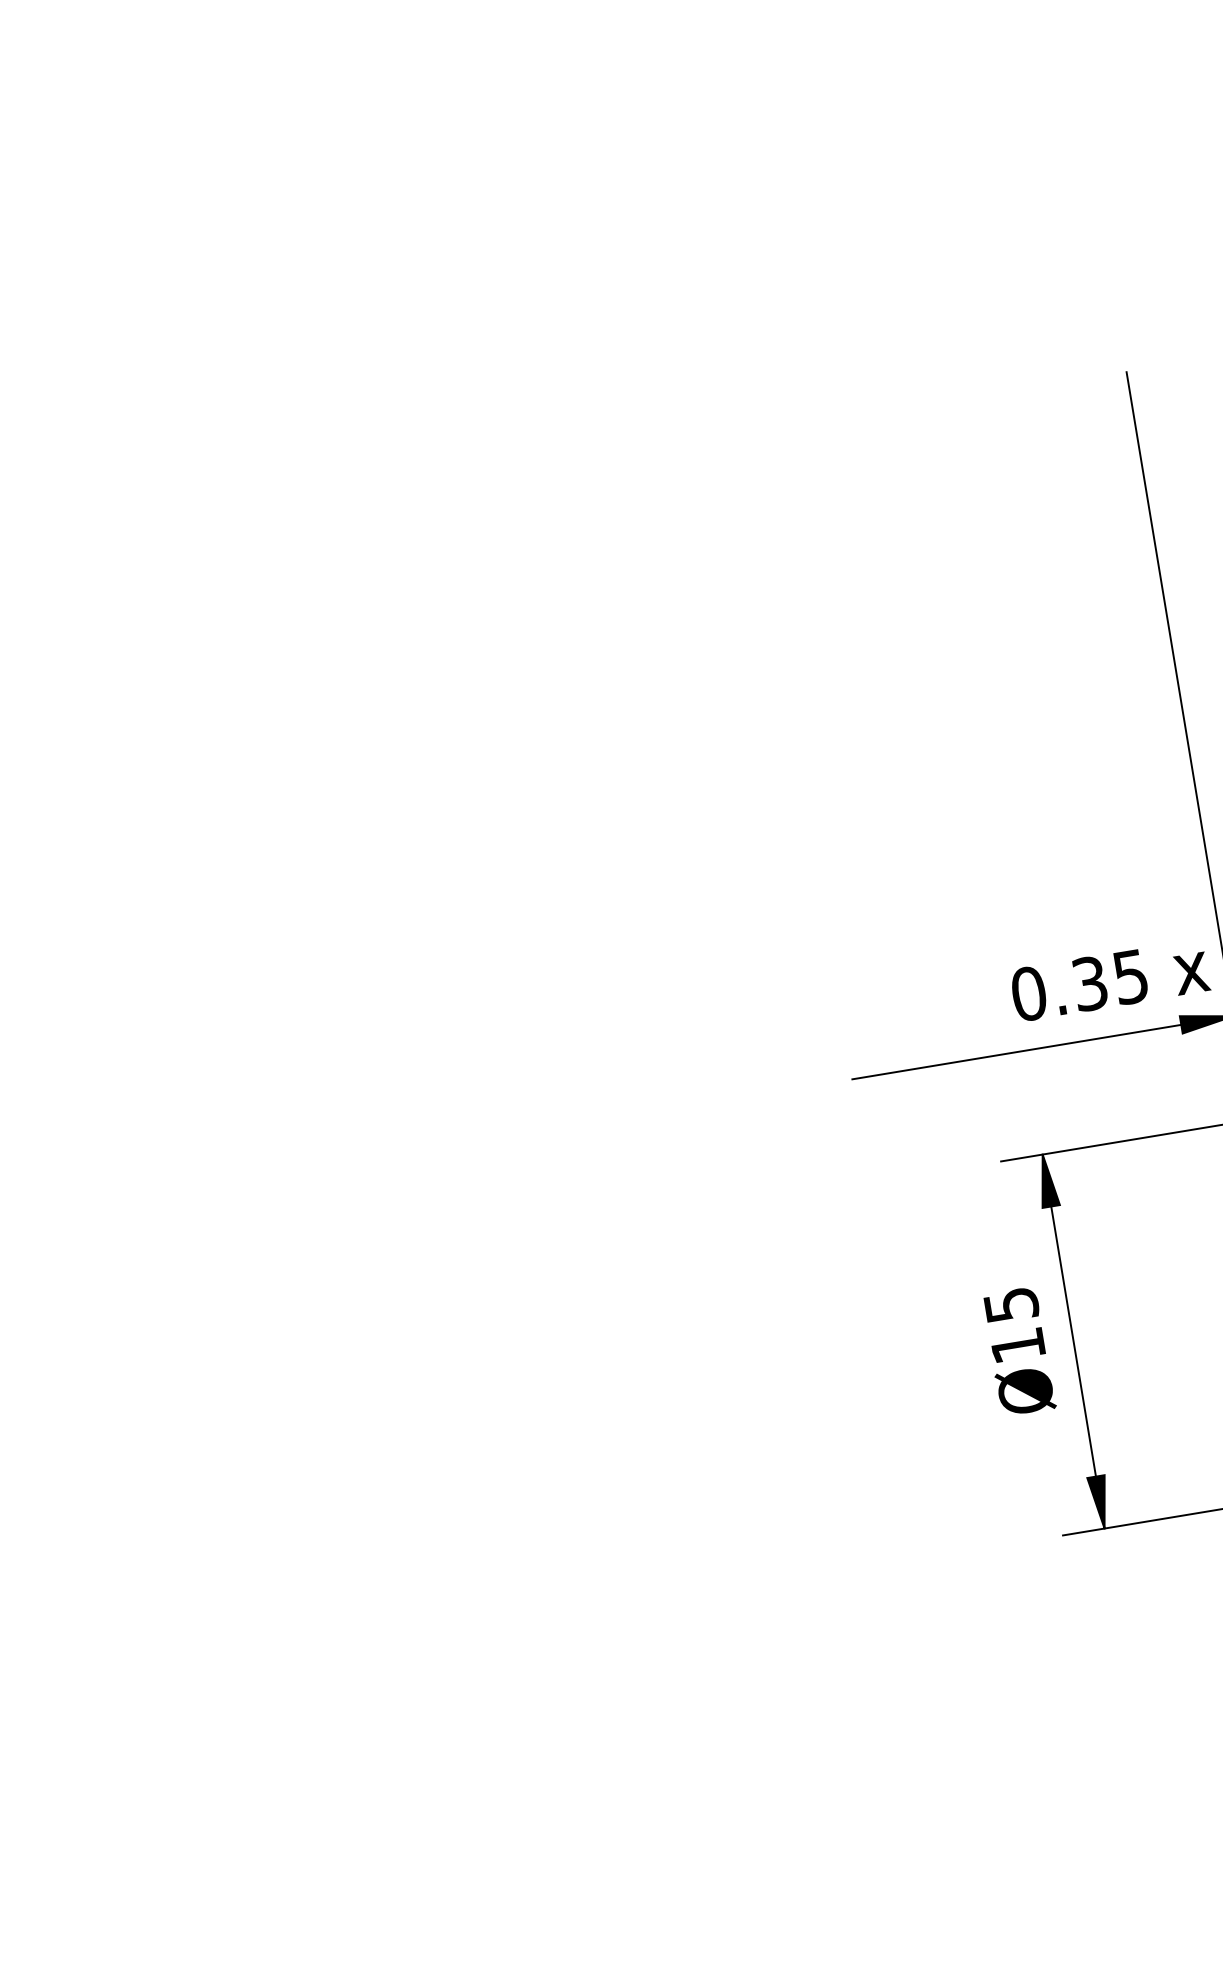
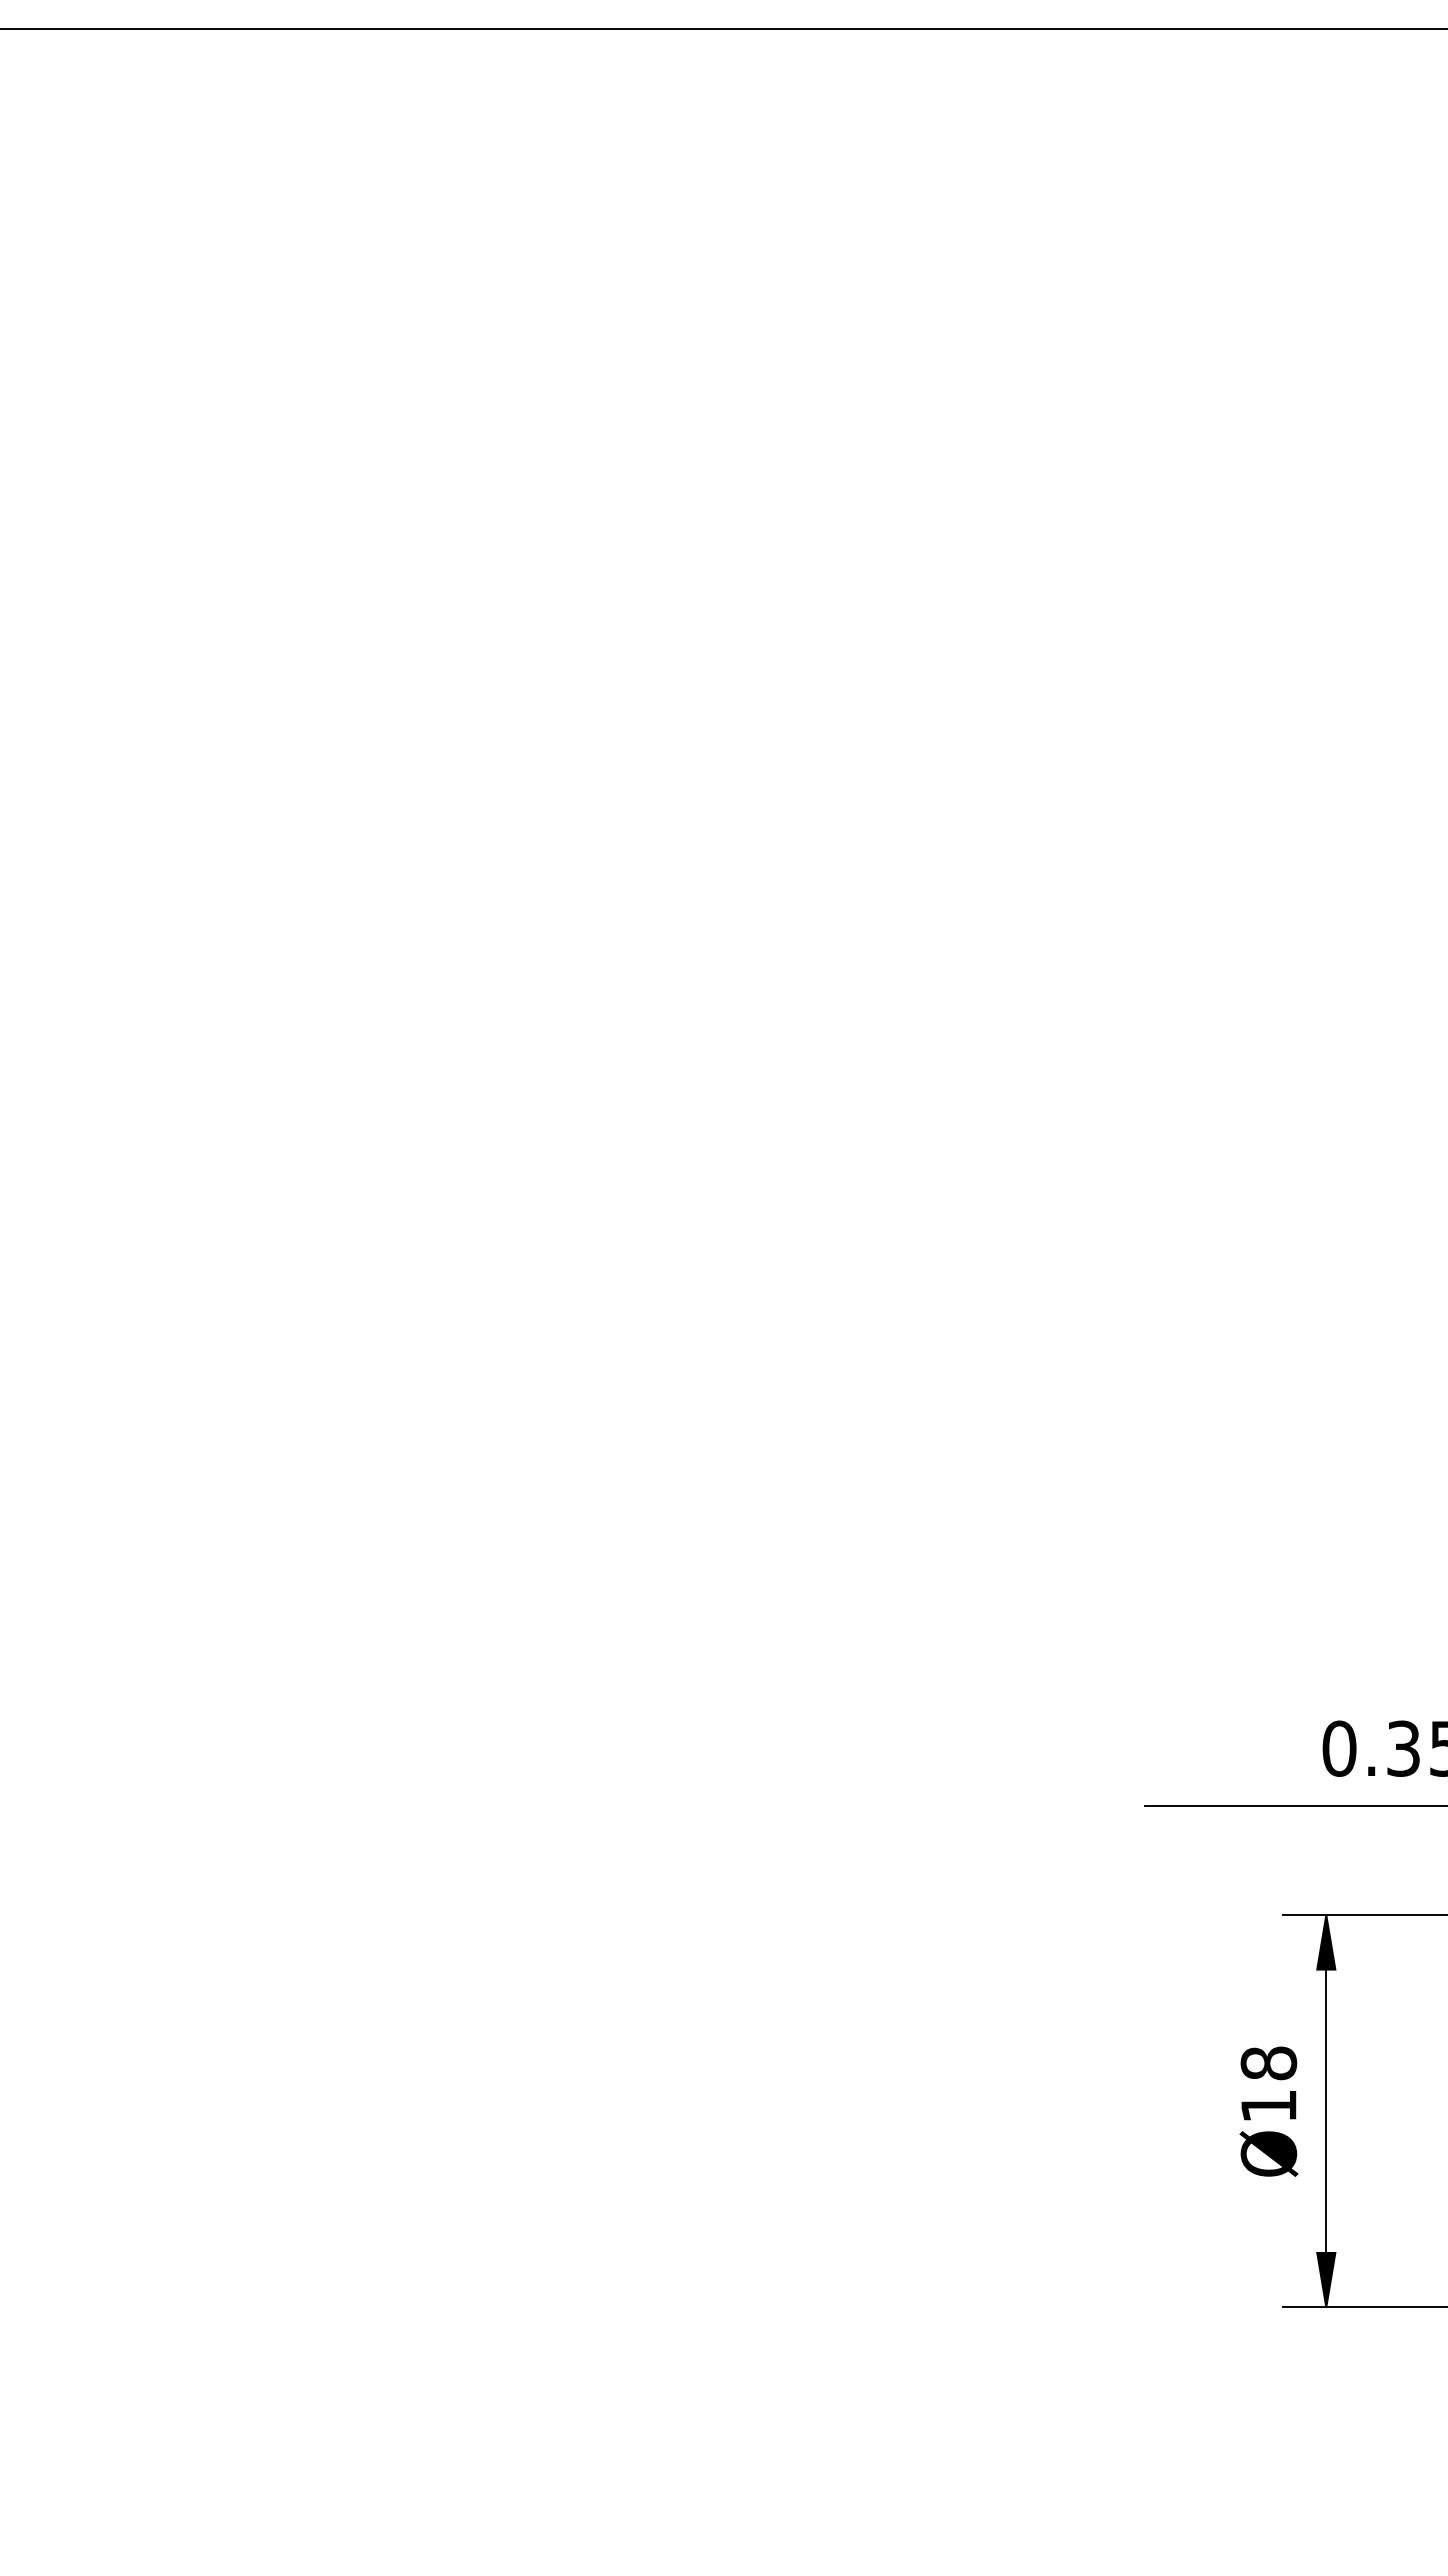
text: (1010, 1305) -> (1268, 2063), Ø15 -> Ø18

